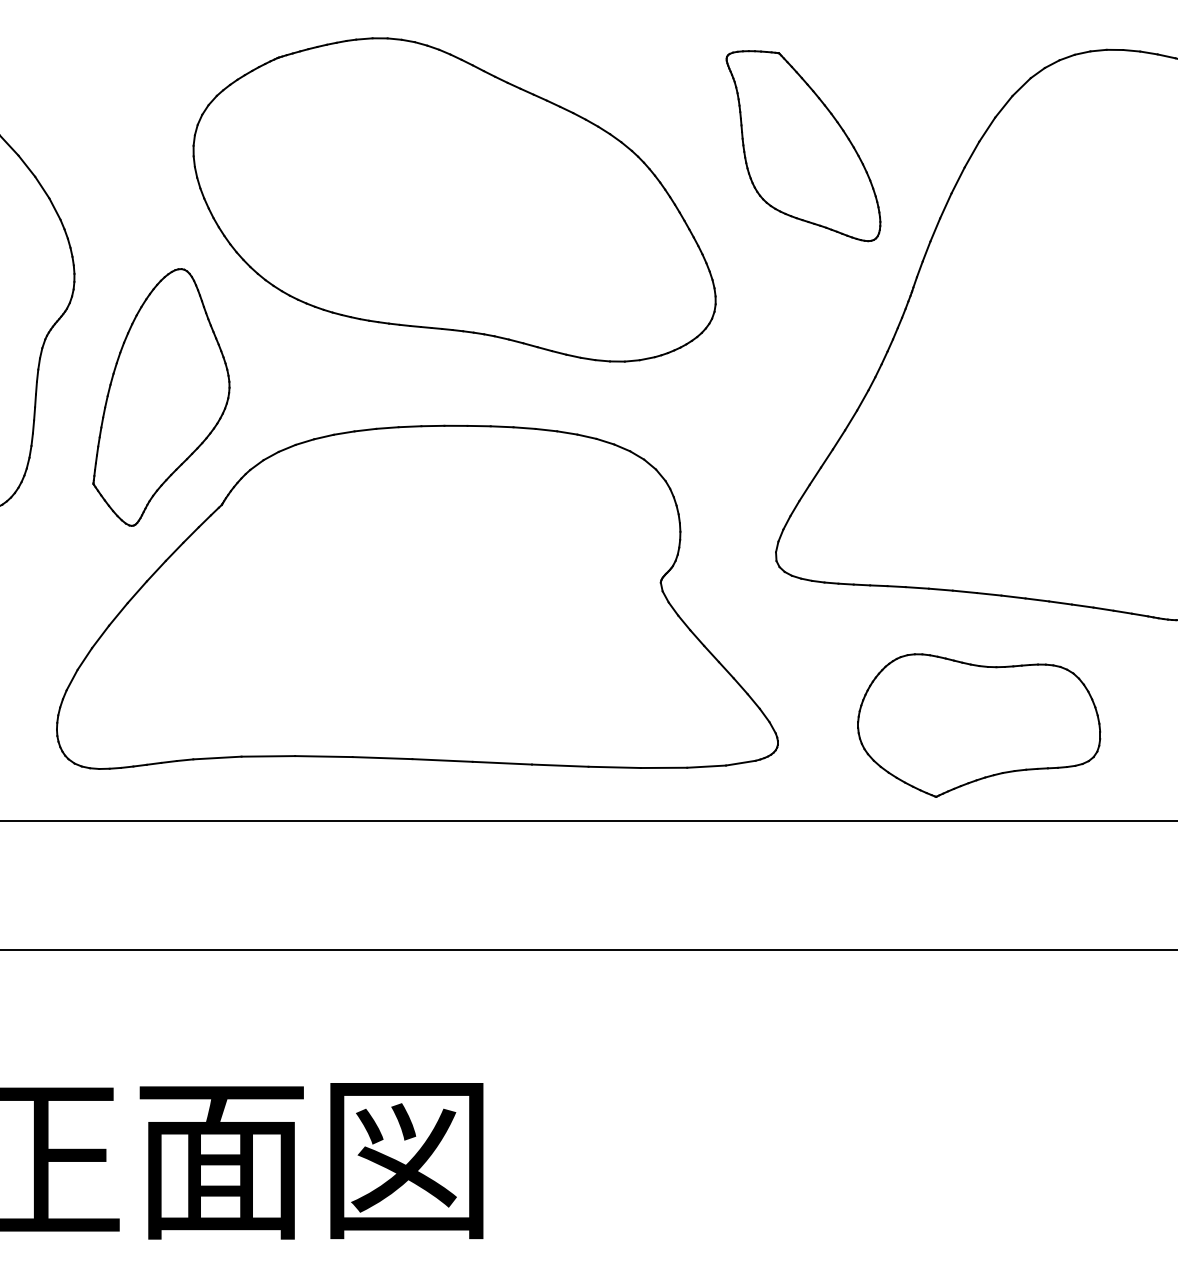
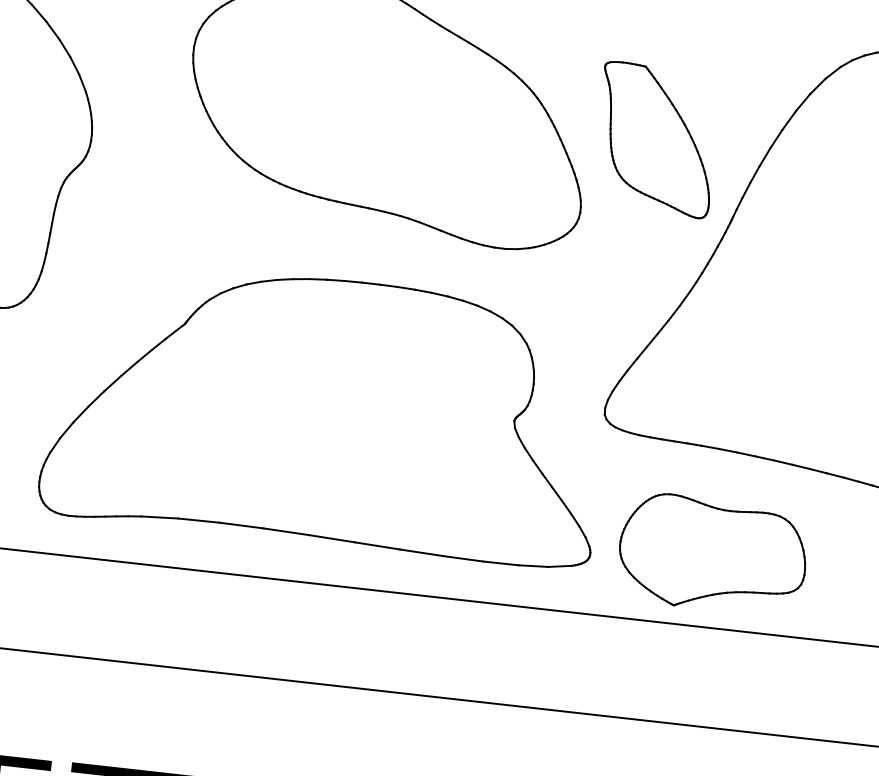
part: (803, 146) -> (656, 140), moved
part: (161, 397) -> (147, 236), removed
part: (979, 725) -> (713, 554), moved

